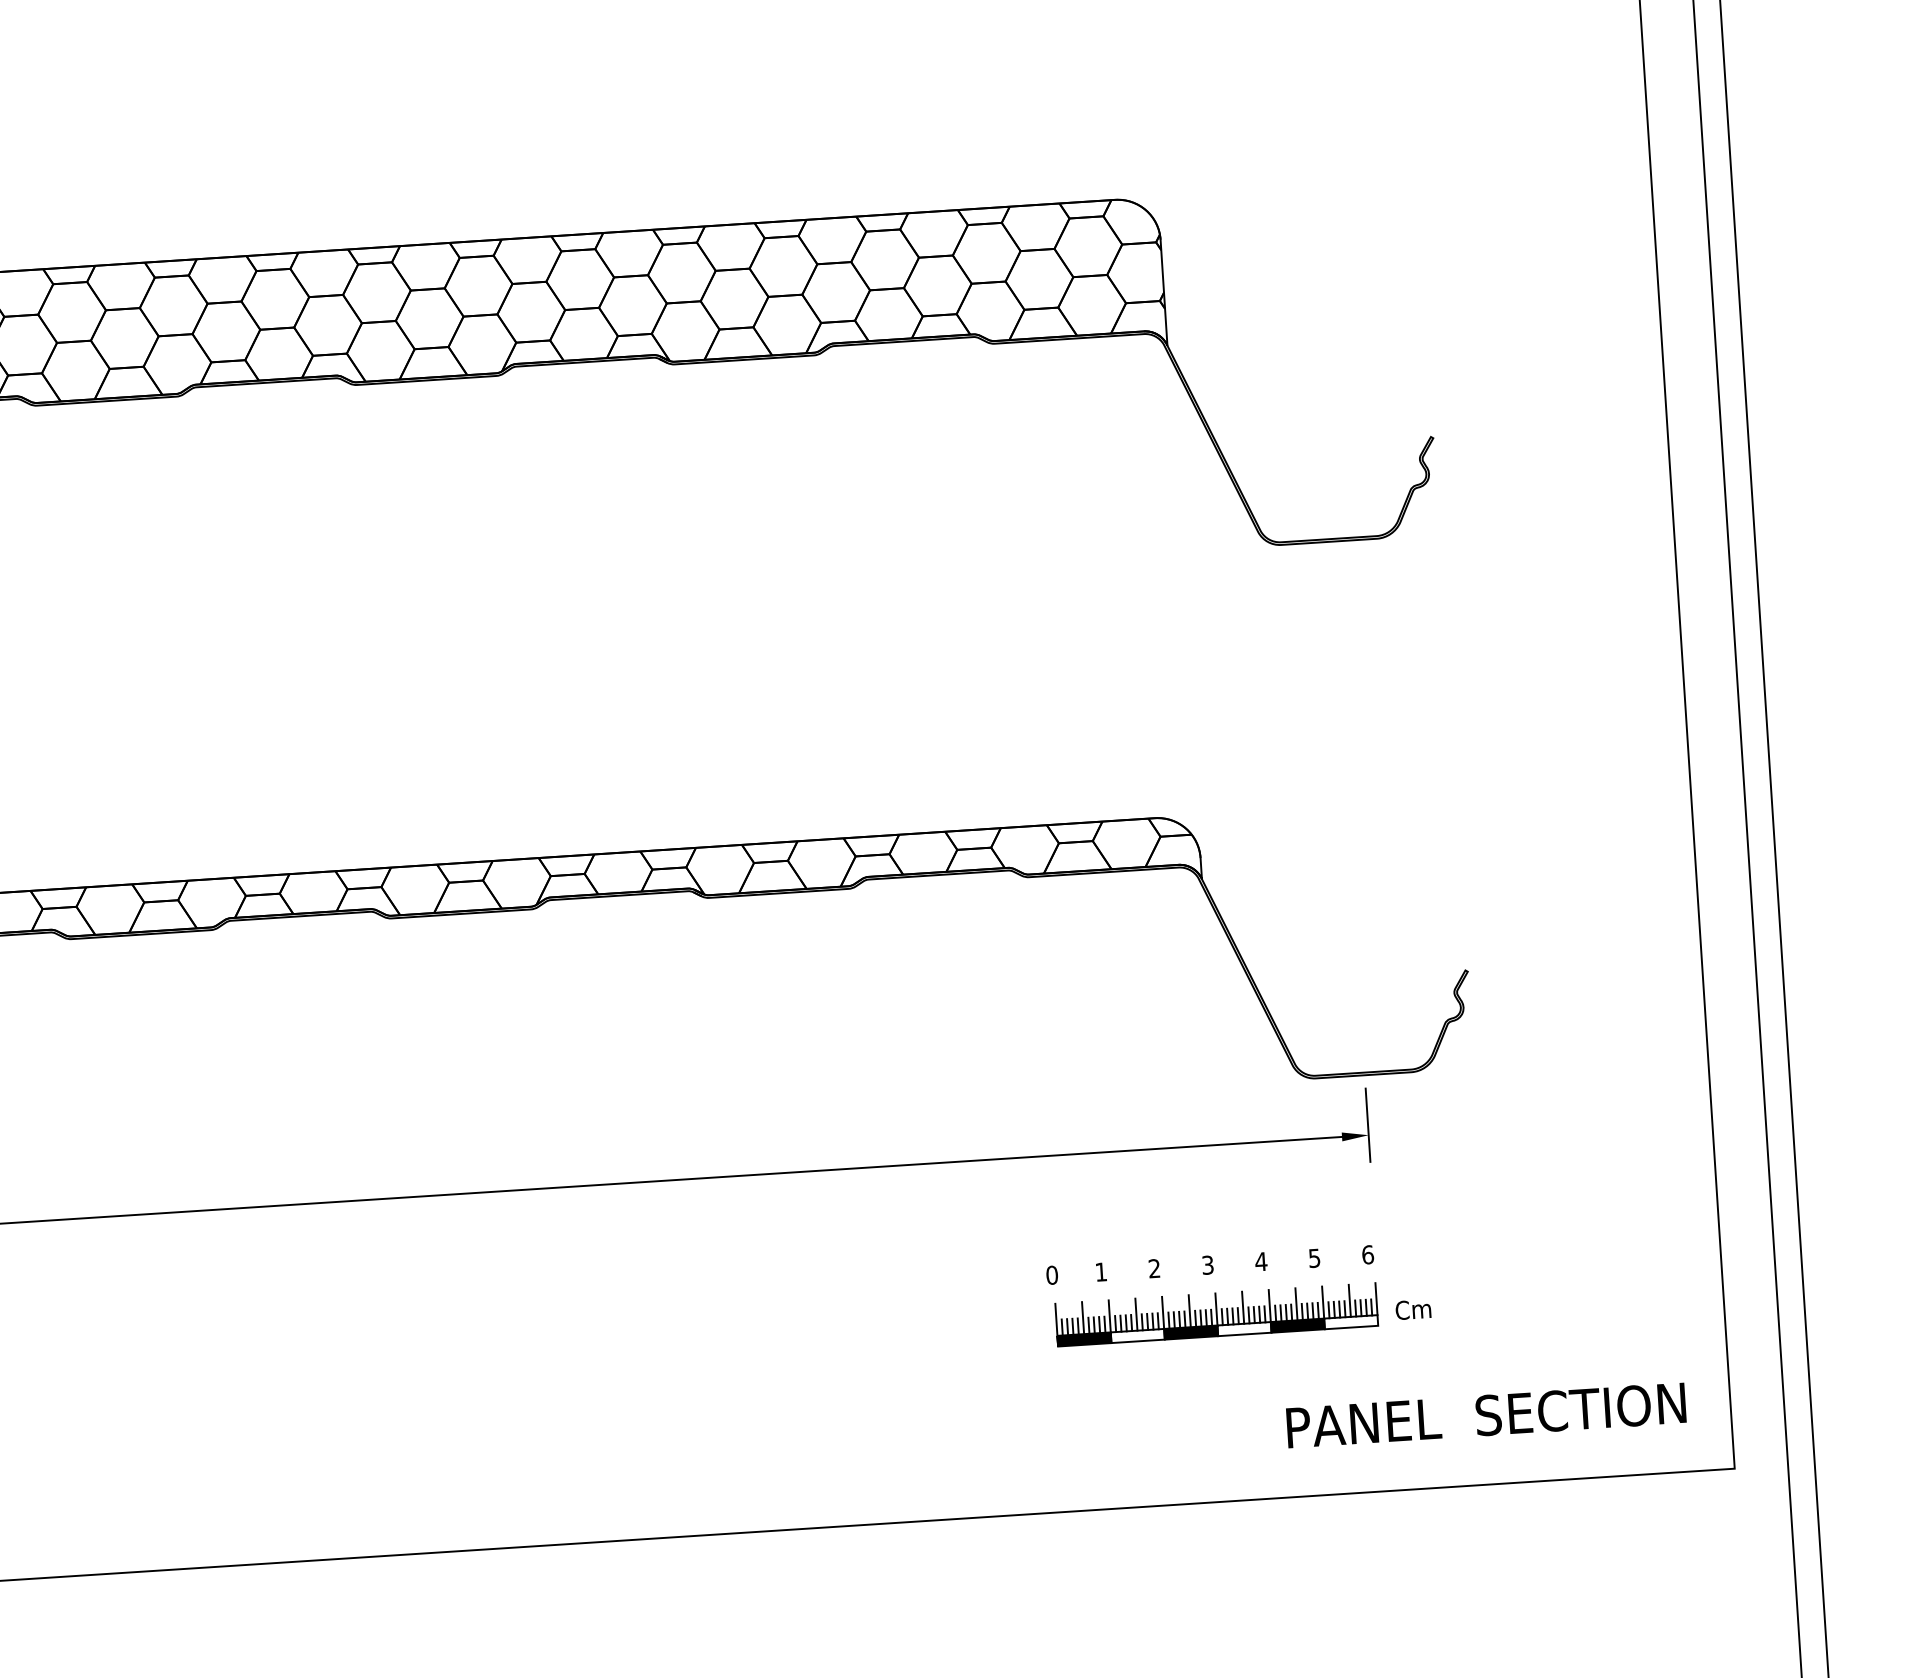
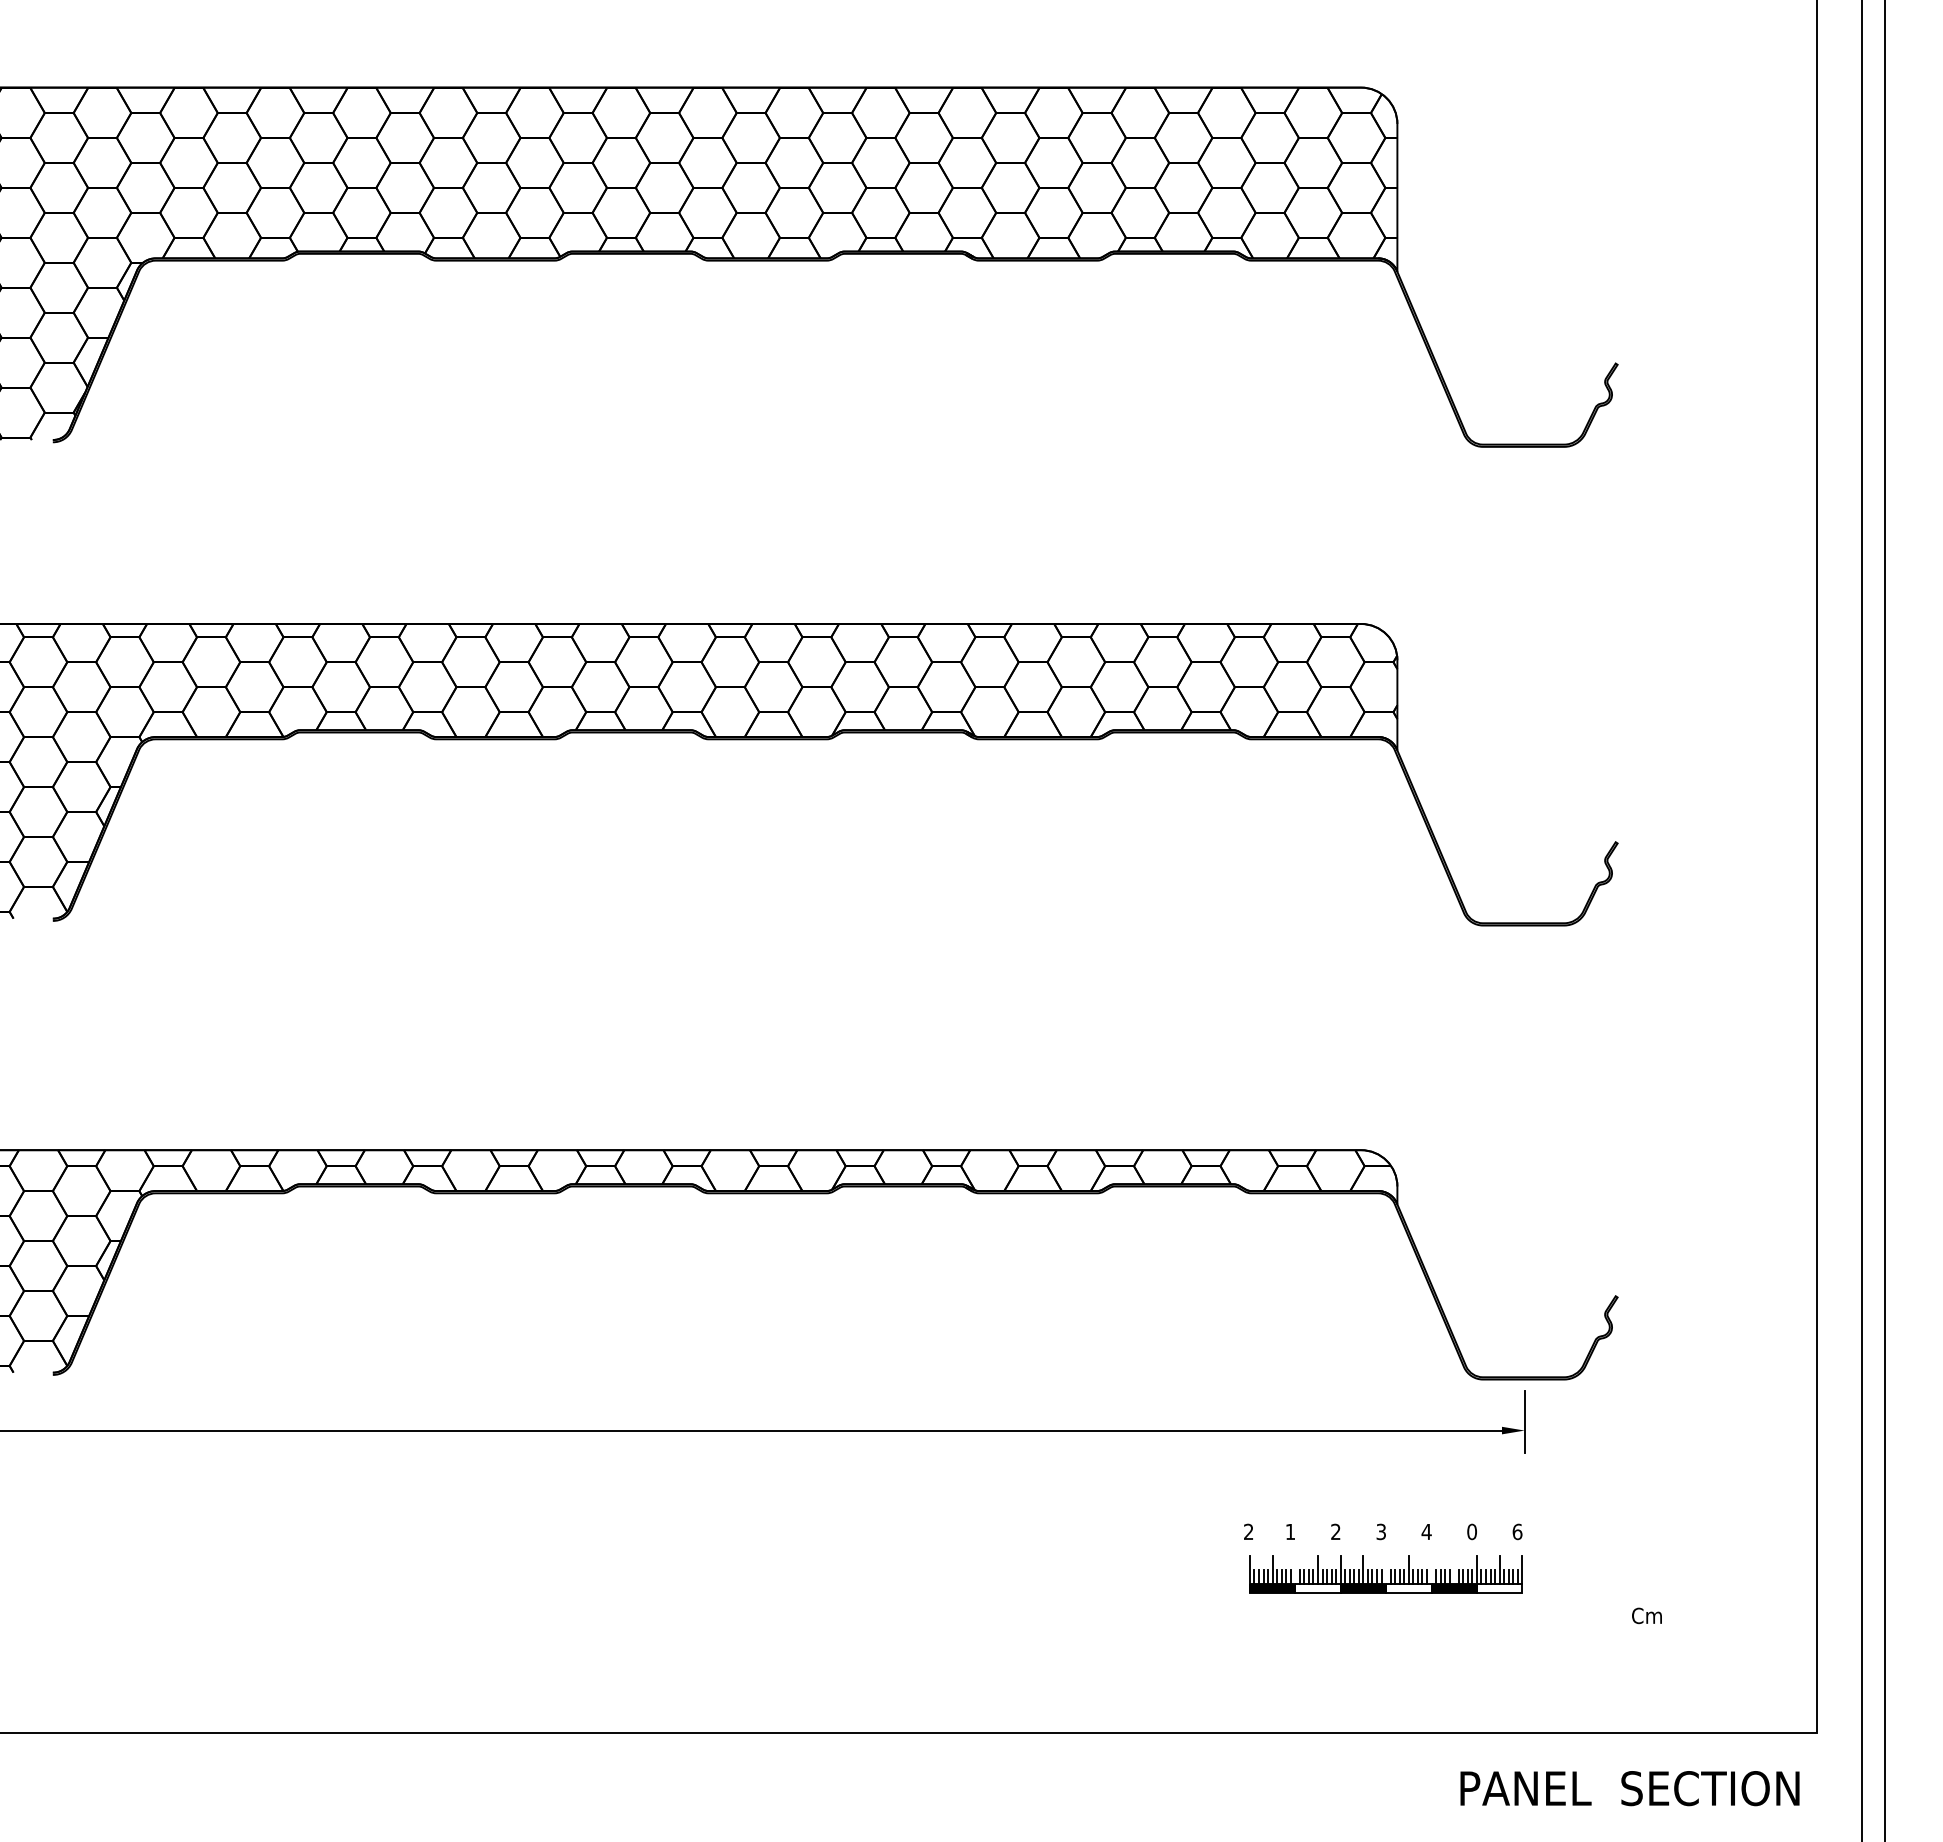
text: (1313, 1257) -> (1471, 1531), 5 -> 0
text: (1051, 1274) -> (1248, 1531), 0 -> 2
line: (1296, 1303) -> (1454, 1569), removed
line: (1269, 1305) -> (1431, 1569), removed
line: (1216, 1308) -> (1386, 1569), removed
text: (1412, 1309) -> (1646, 1615), moved
line: (1109, 1315) -> (1295, 1569), removed
text: (1485, 1415) -> (1629, 1788), moved

